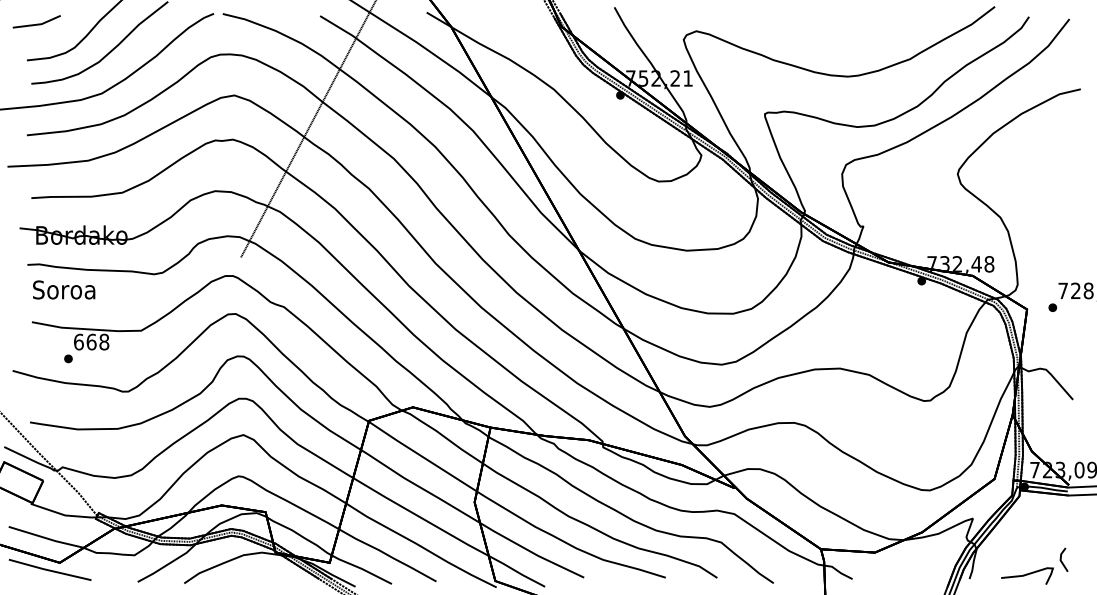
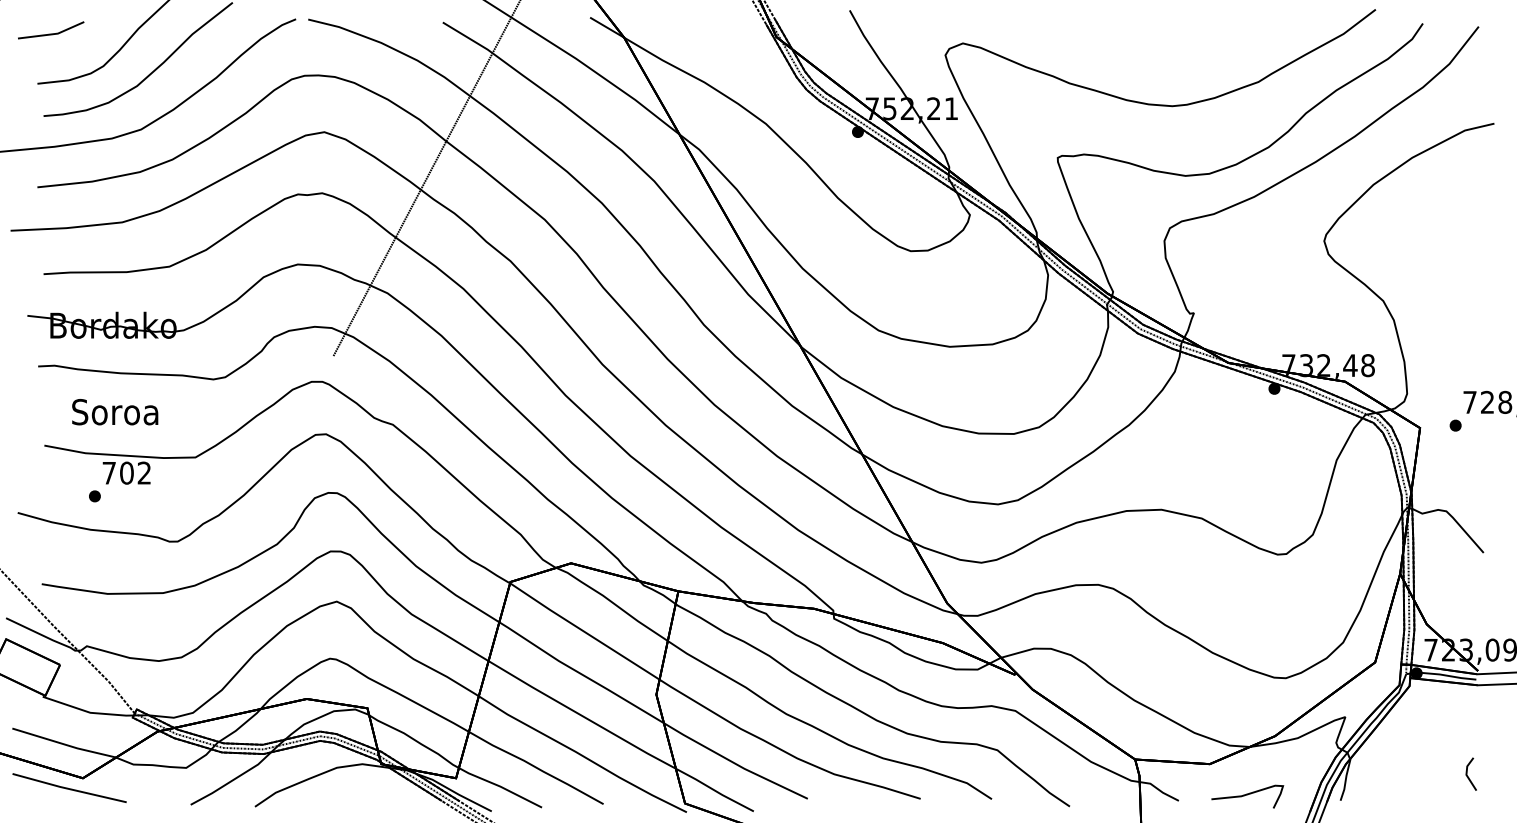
text: (64, 289) -> (115, 411), moved
text: (91, 341) -> (126, 472), 668 -> 702
curve: (1027, 575) -> (1247, 795), moved

